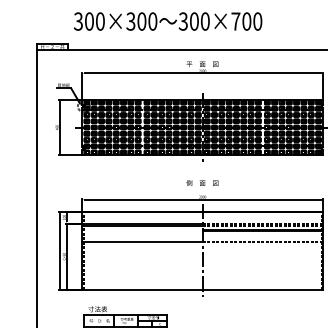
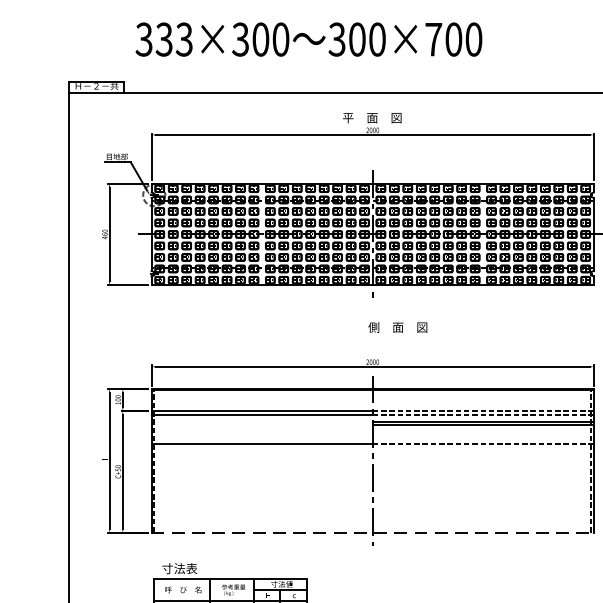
text: (94, 21) -> (173, 39), 300×300 -> 333×300
text: (202, 182) -> (398, 326), moved
line: (203, 289) -> (374, 532), solid -> dashed

